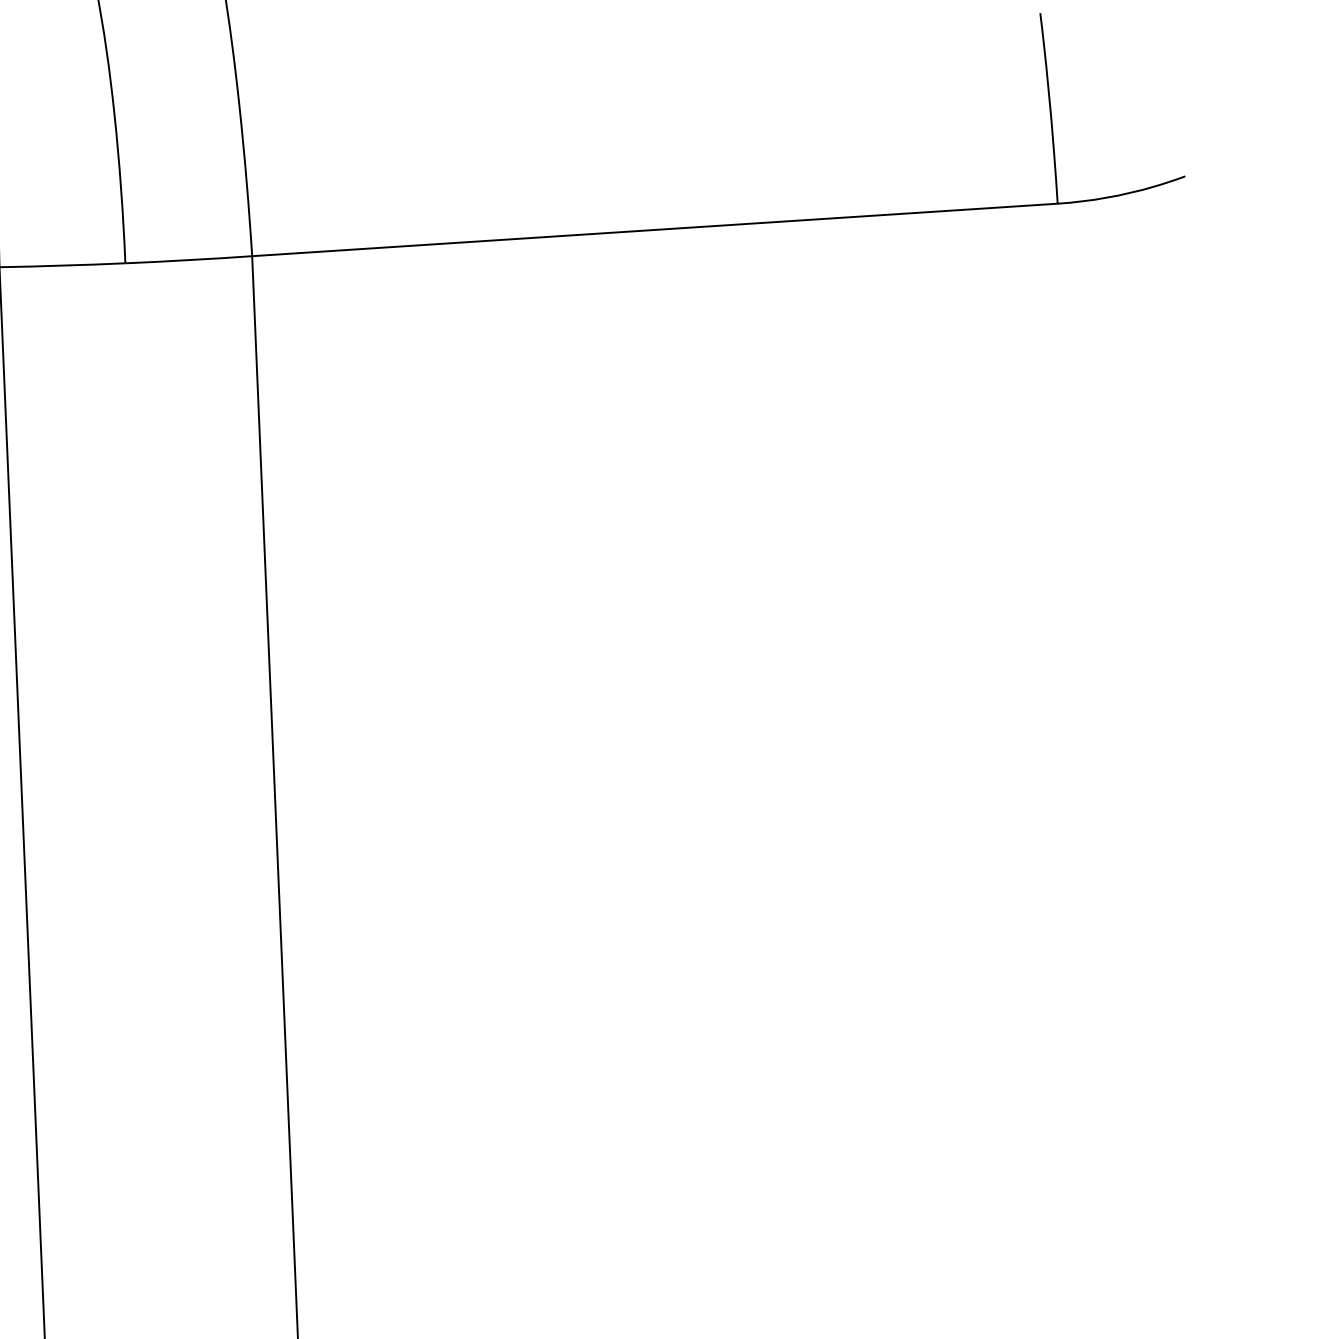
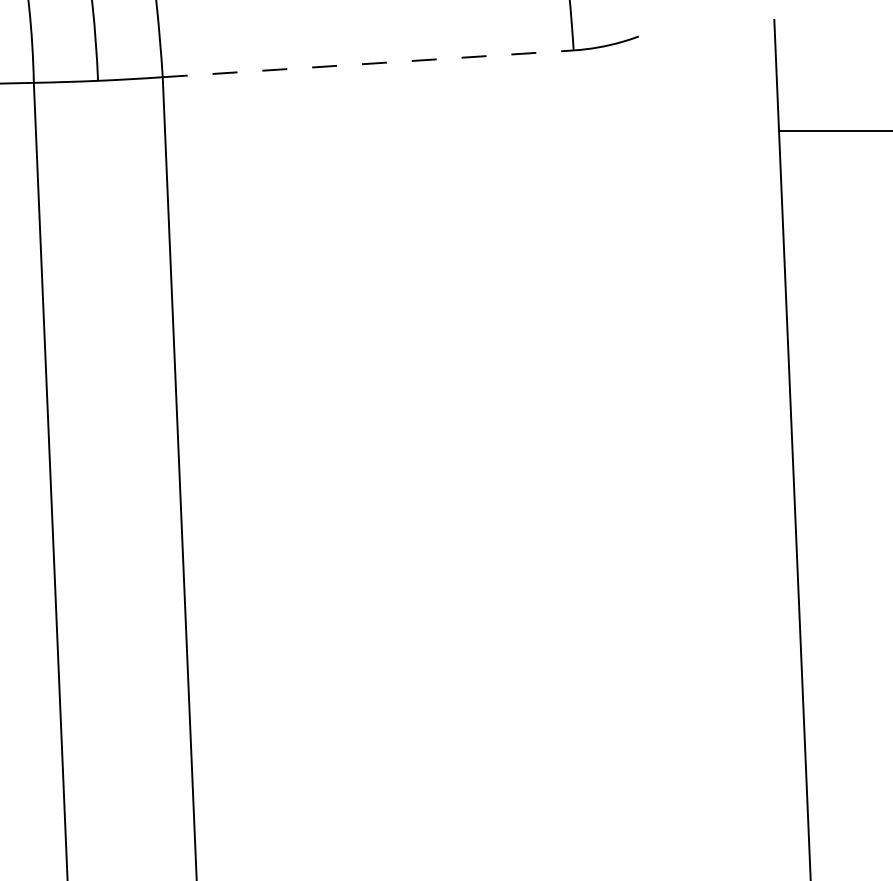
line: (655, 229) -> (368, 63), solid -> dashed

